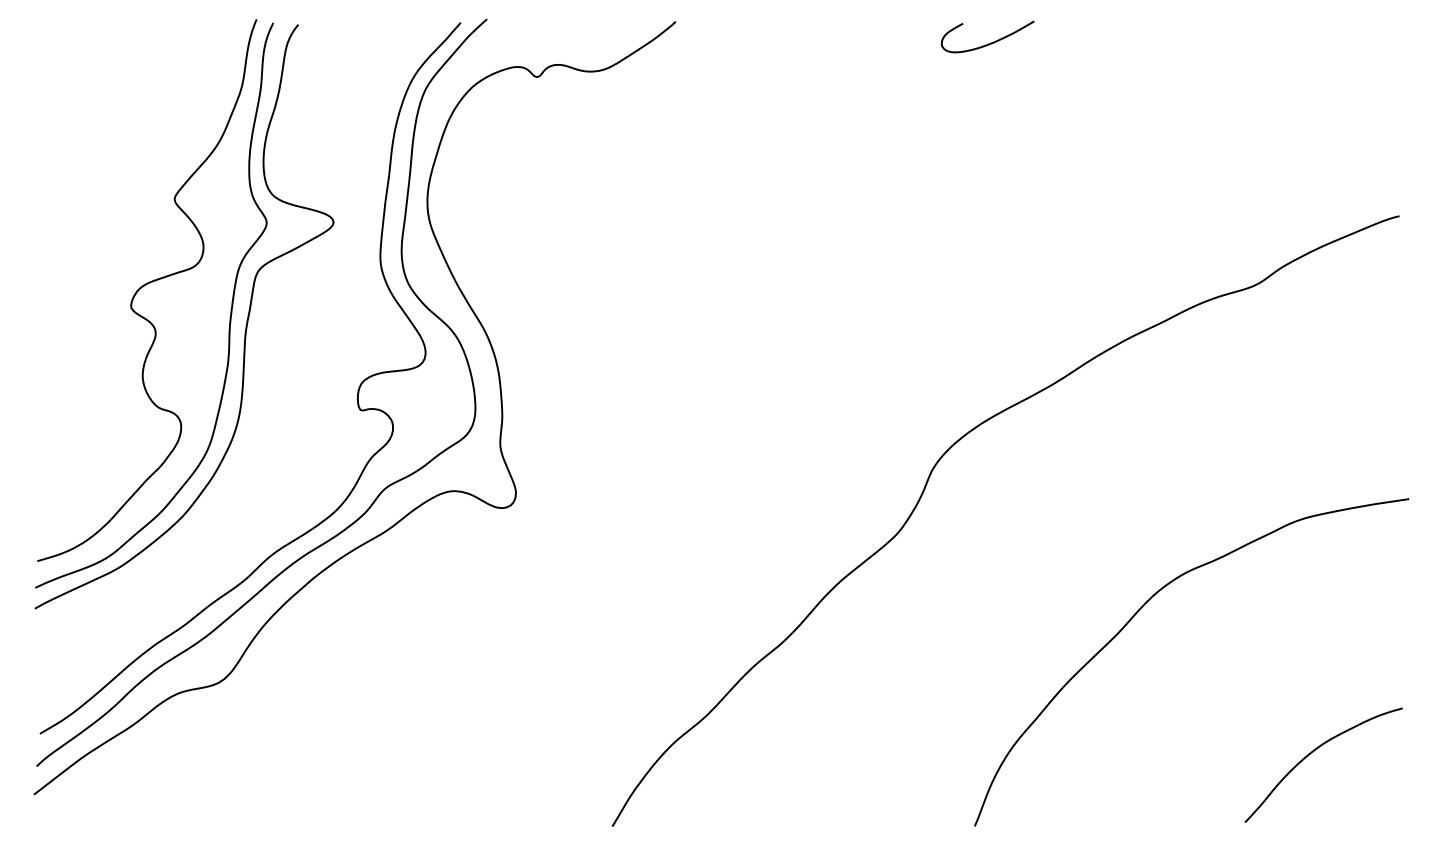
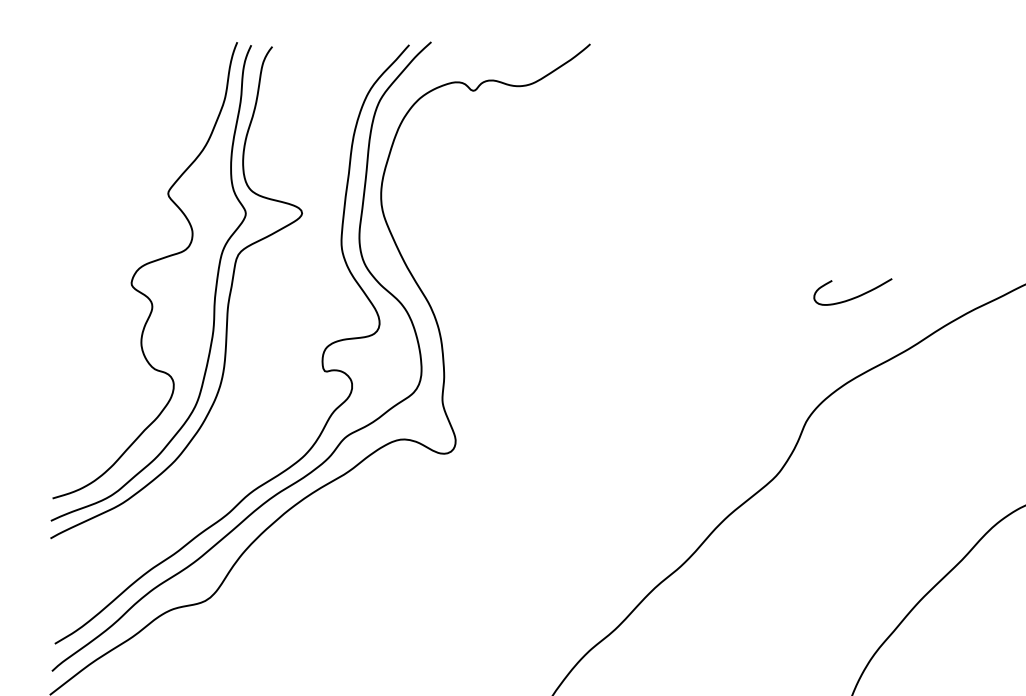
curve: (990, 42) -> (855, 296), moved

